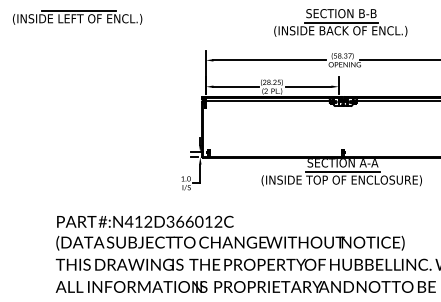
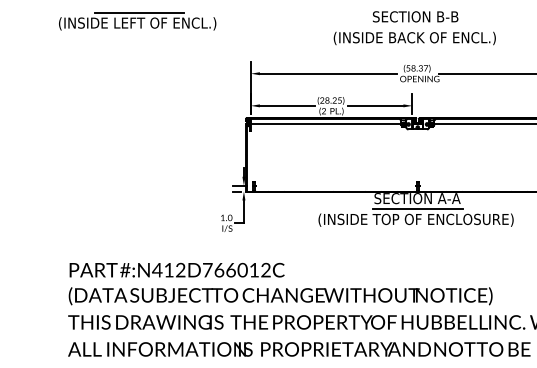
part: (77, 17) -> (137, 21), moved
line: (341, 22) -> (415, 27), removed
text: (170, 221) -> (207, 269), #:N412D366012C -> #:N412D766012C

